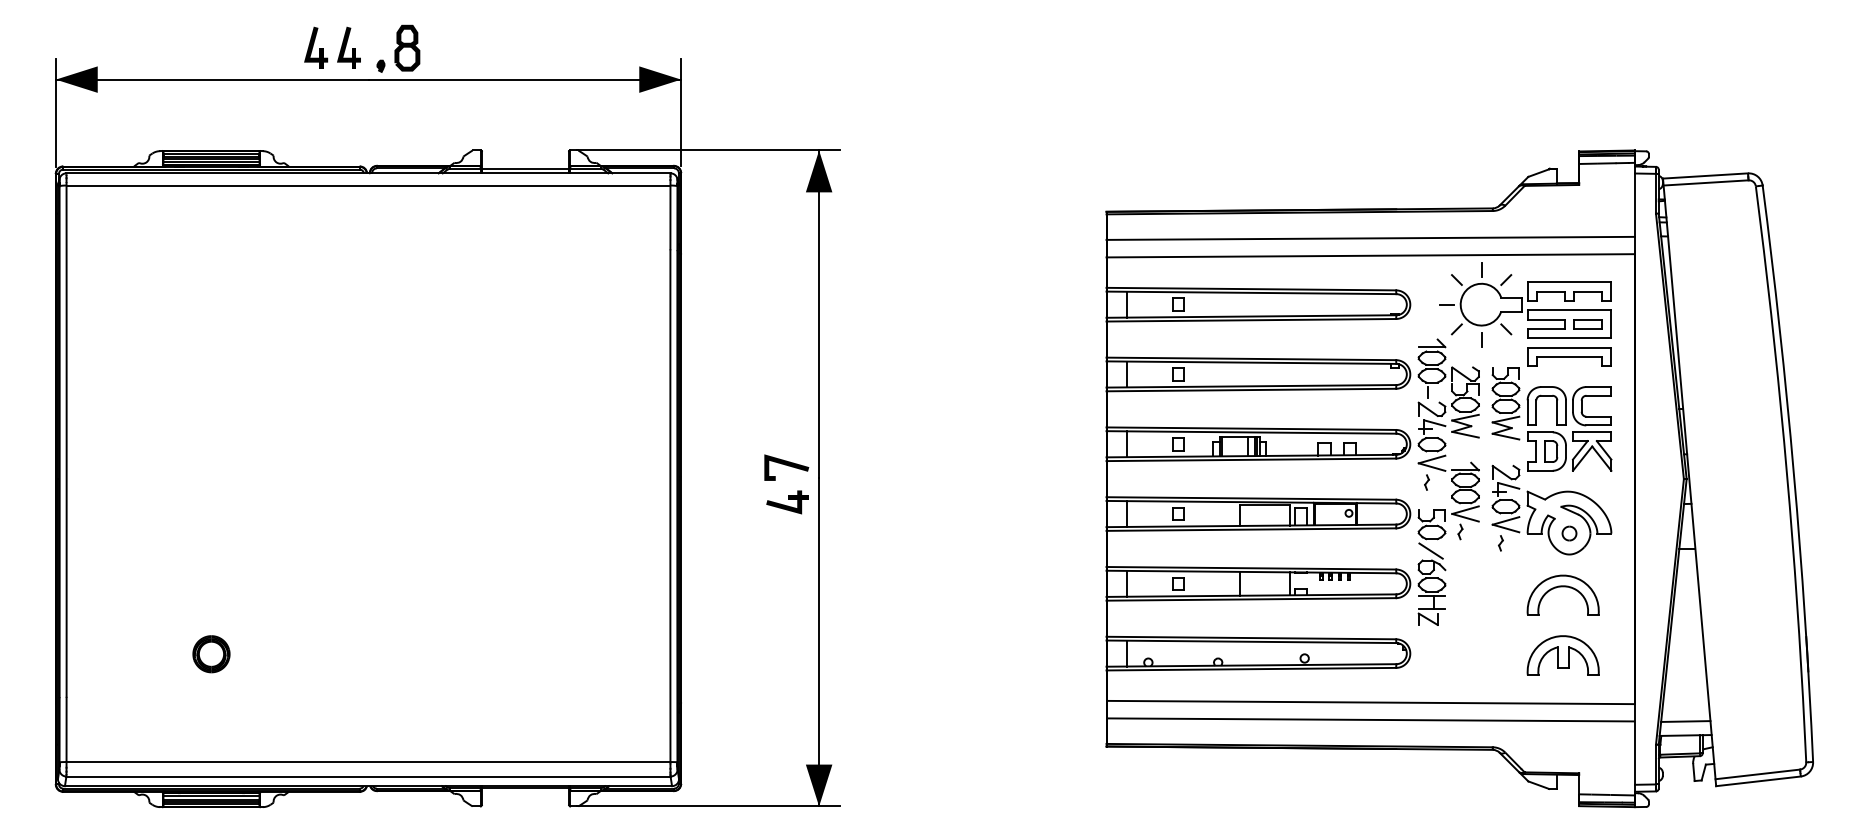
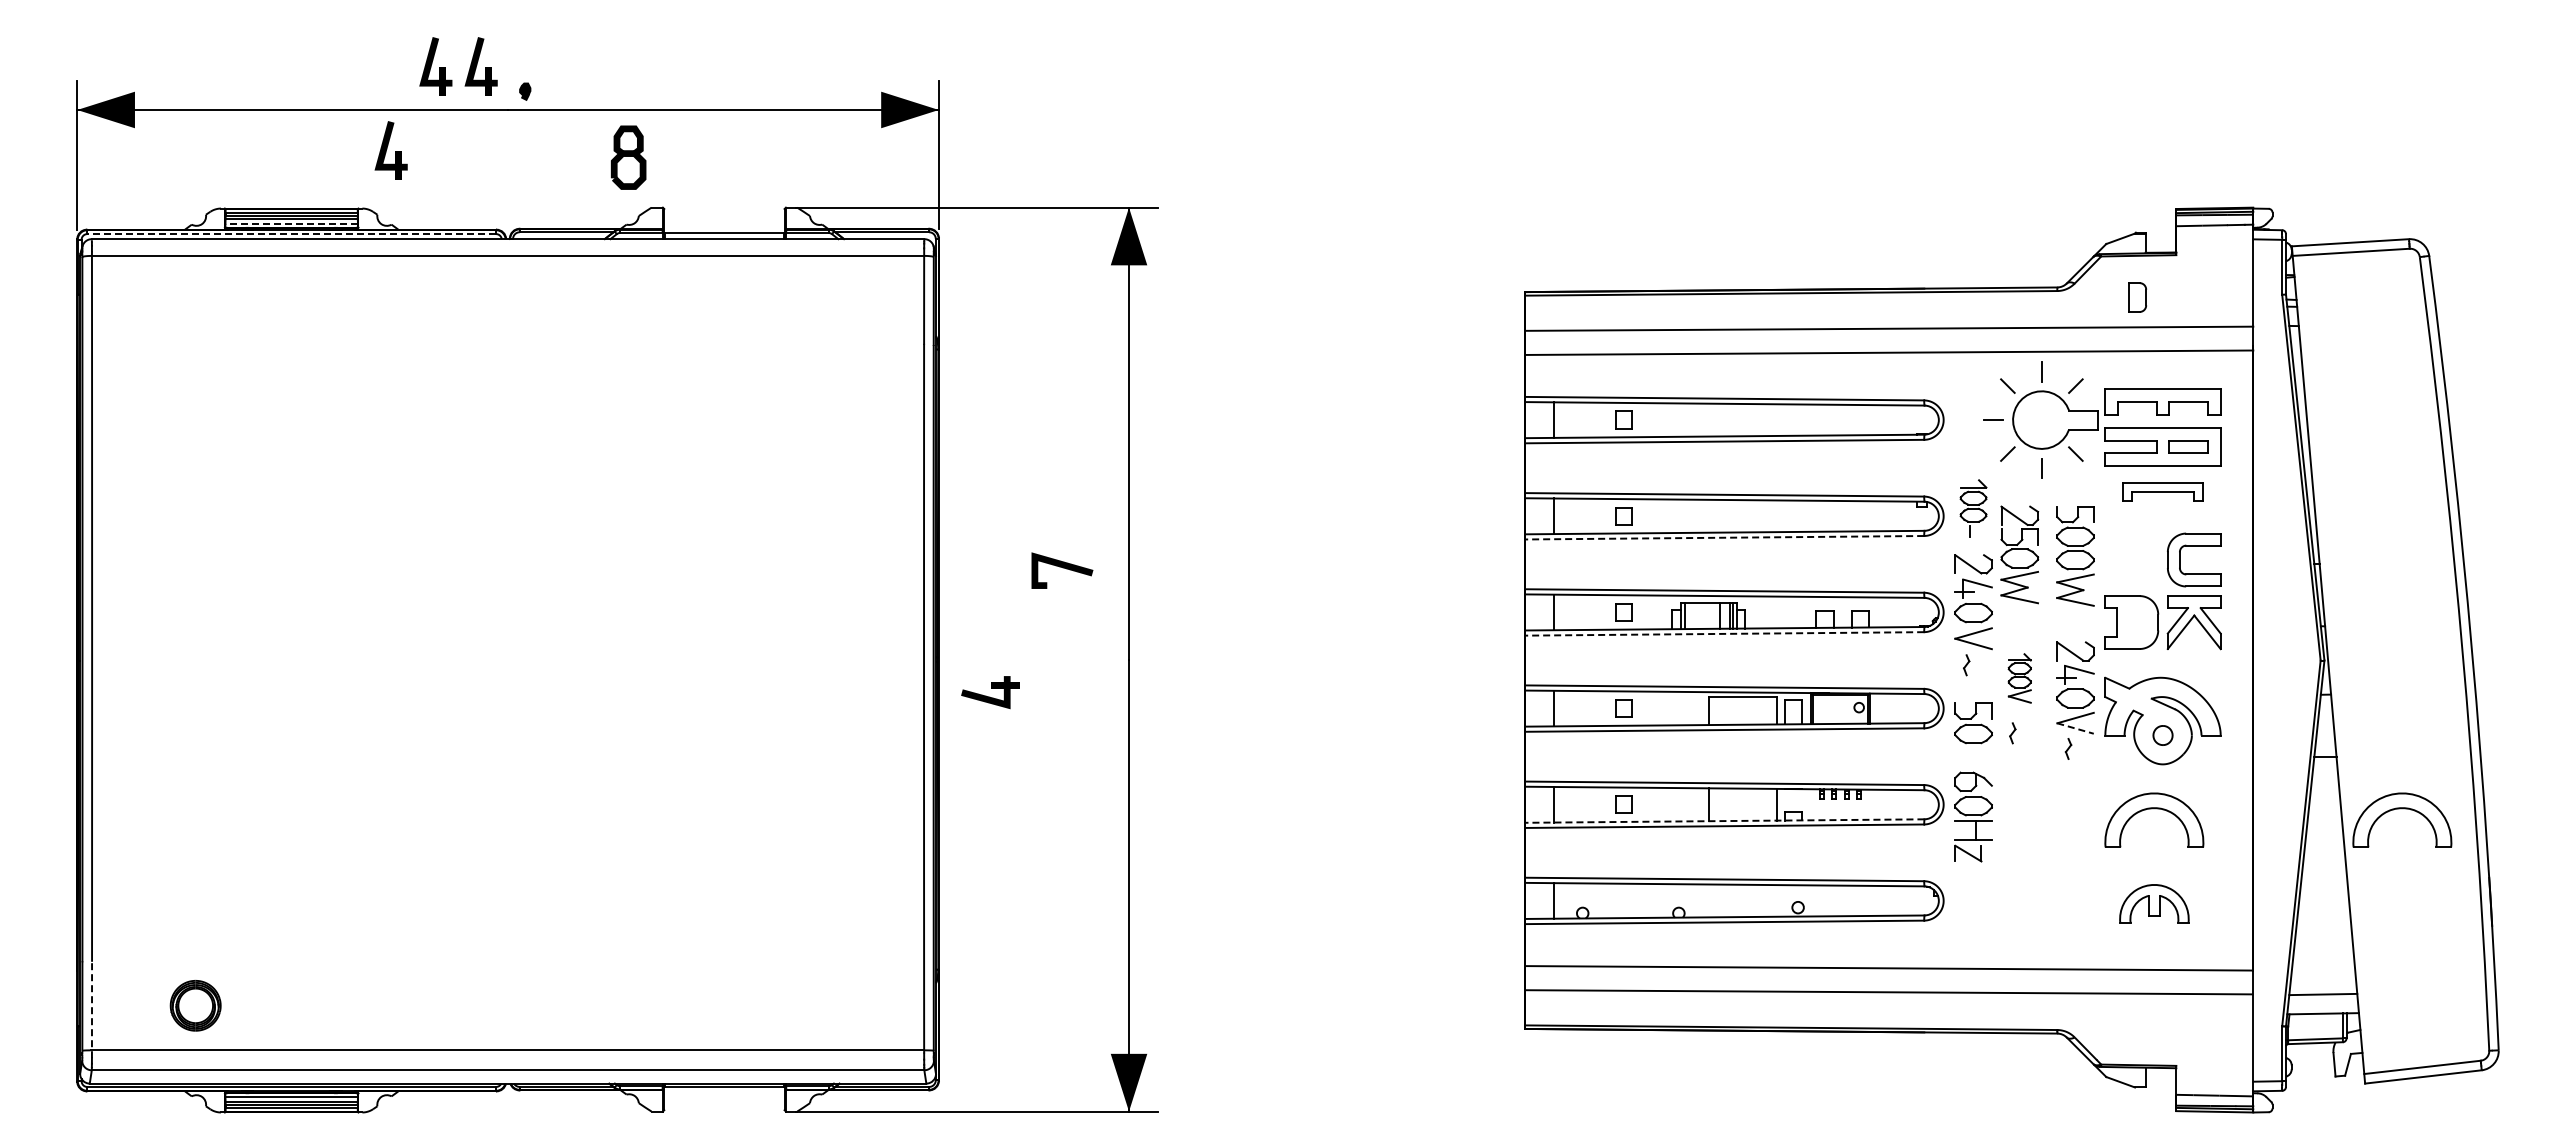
part: (407, 48) -> (628, 157), moved
part: (283, 109) -> (390, 150), added
line: (211, 162) -> (291, 223), solid -> dashed
line: (211, 169) -> (291, 234), solid -> dashed
part: (1569, 356) -> (2162, 491), size x0.7
part: (1431, 368) -> (1973, 508), size x0.7
line: (1251, 389) -> (1724, 537), solid -> dashed
part: (1546, 396) -> (2131, 546), removed
part: (1550, 451) -> (2137, 297), moved
line: (1251, 459) -> (1724, 633), solid -> dashed
line: (786, 466) -> (1062, 568), moved
part: (1465, 492) -> (2019, 678), size x0.6
part: (787, 502) -> (990, 692), moved
line: (1505, 528) -> (2075, 728), solid -> dashed
line: (1431, 550) -> (1972, 759), removed
part: (1743, 587) -> (2402, 809), added
line: (1251, 595) -> (1724, 821), solid -> dashed
part: (211, 654) -> (195, 1005), moved
part: (1563, 655) -> (2154, 903), size x0.7
line: (66, 732) -> (92, 1009), solid -> dashed

